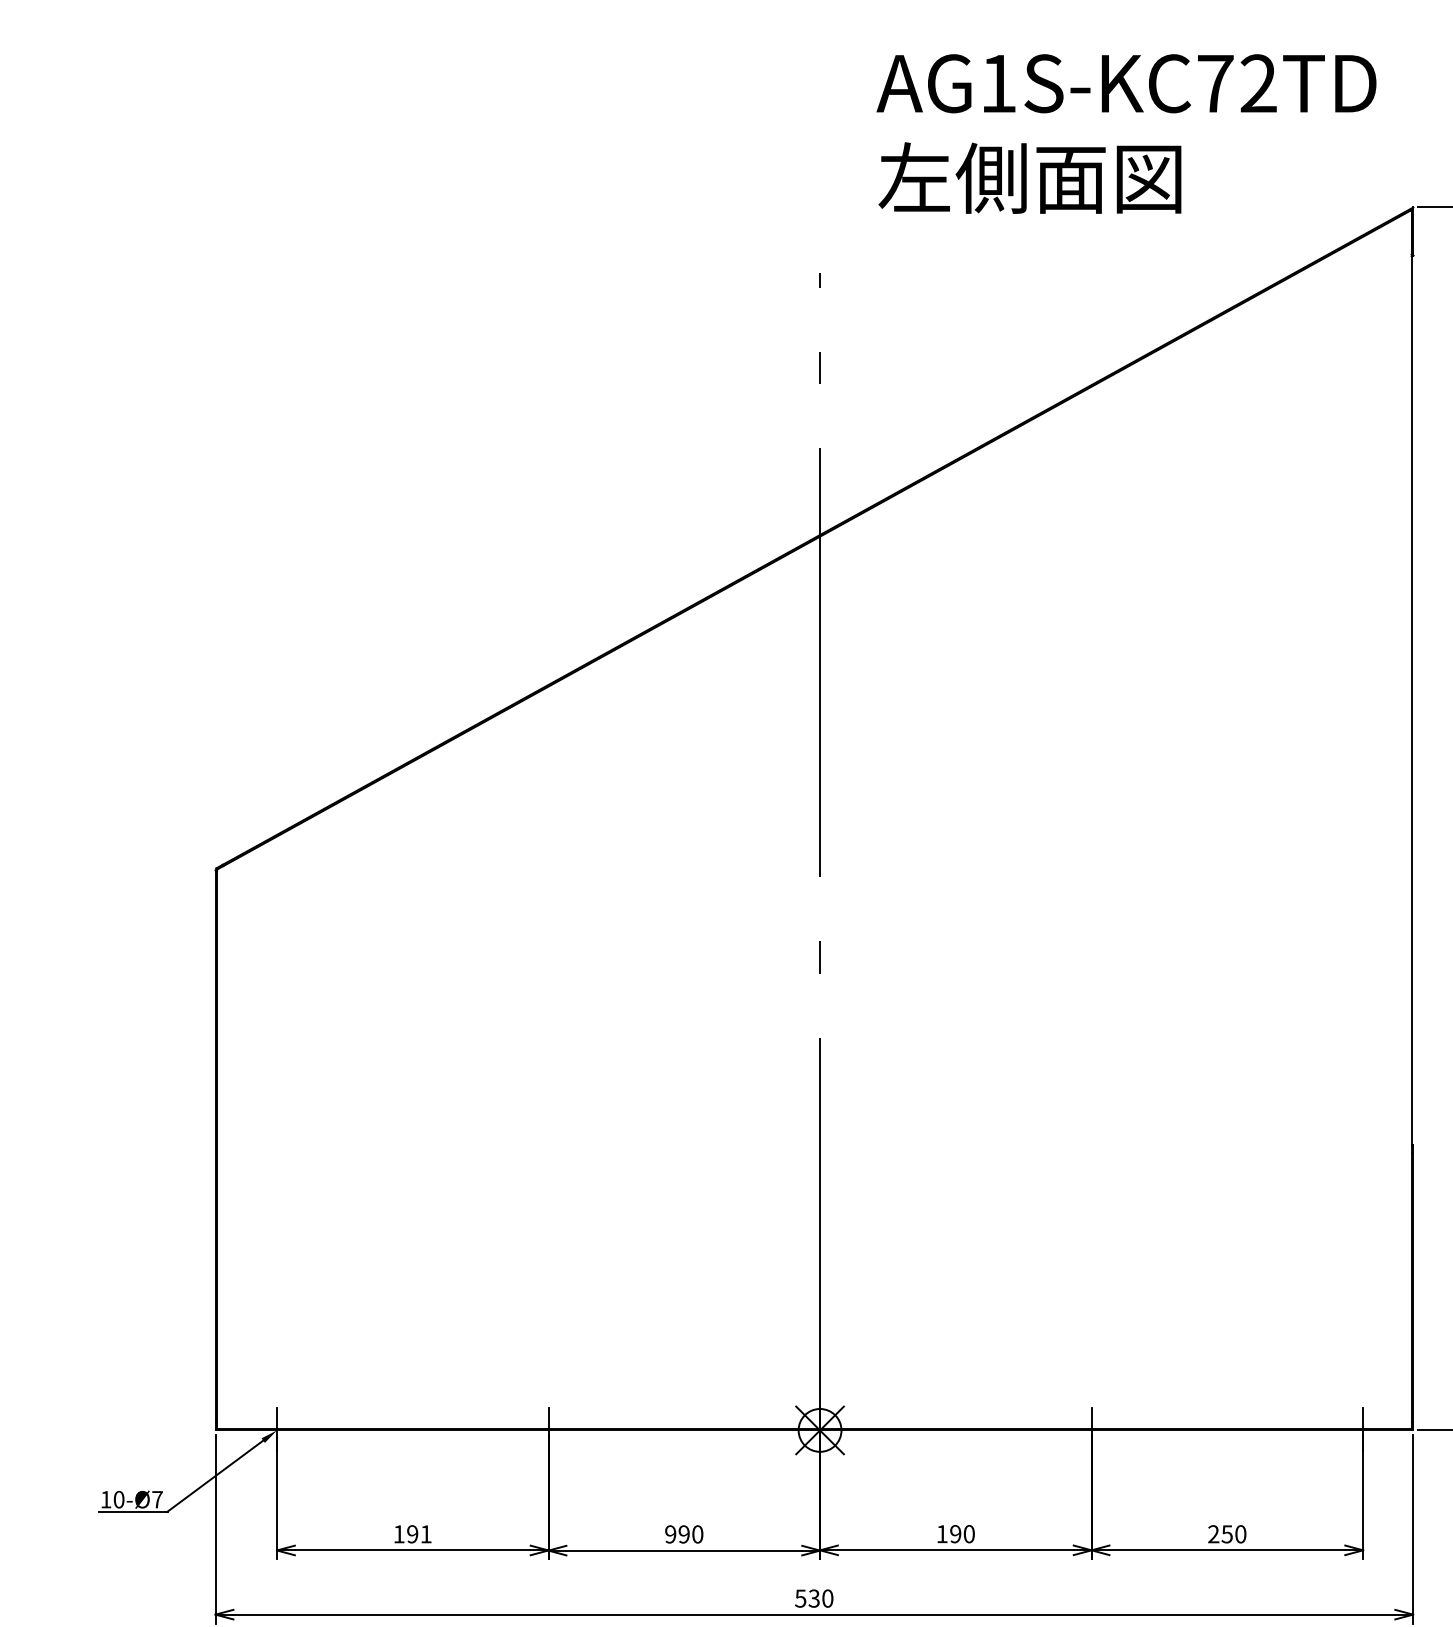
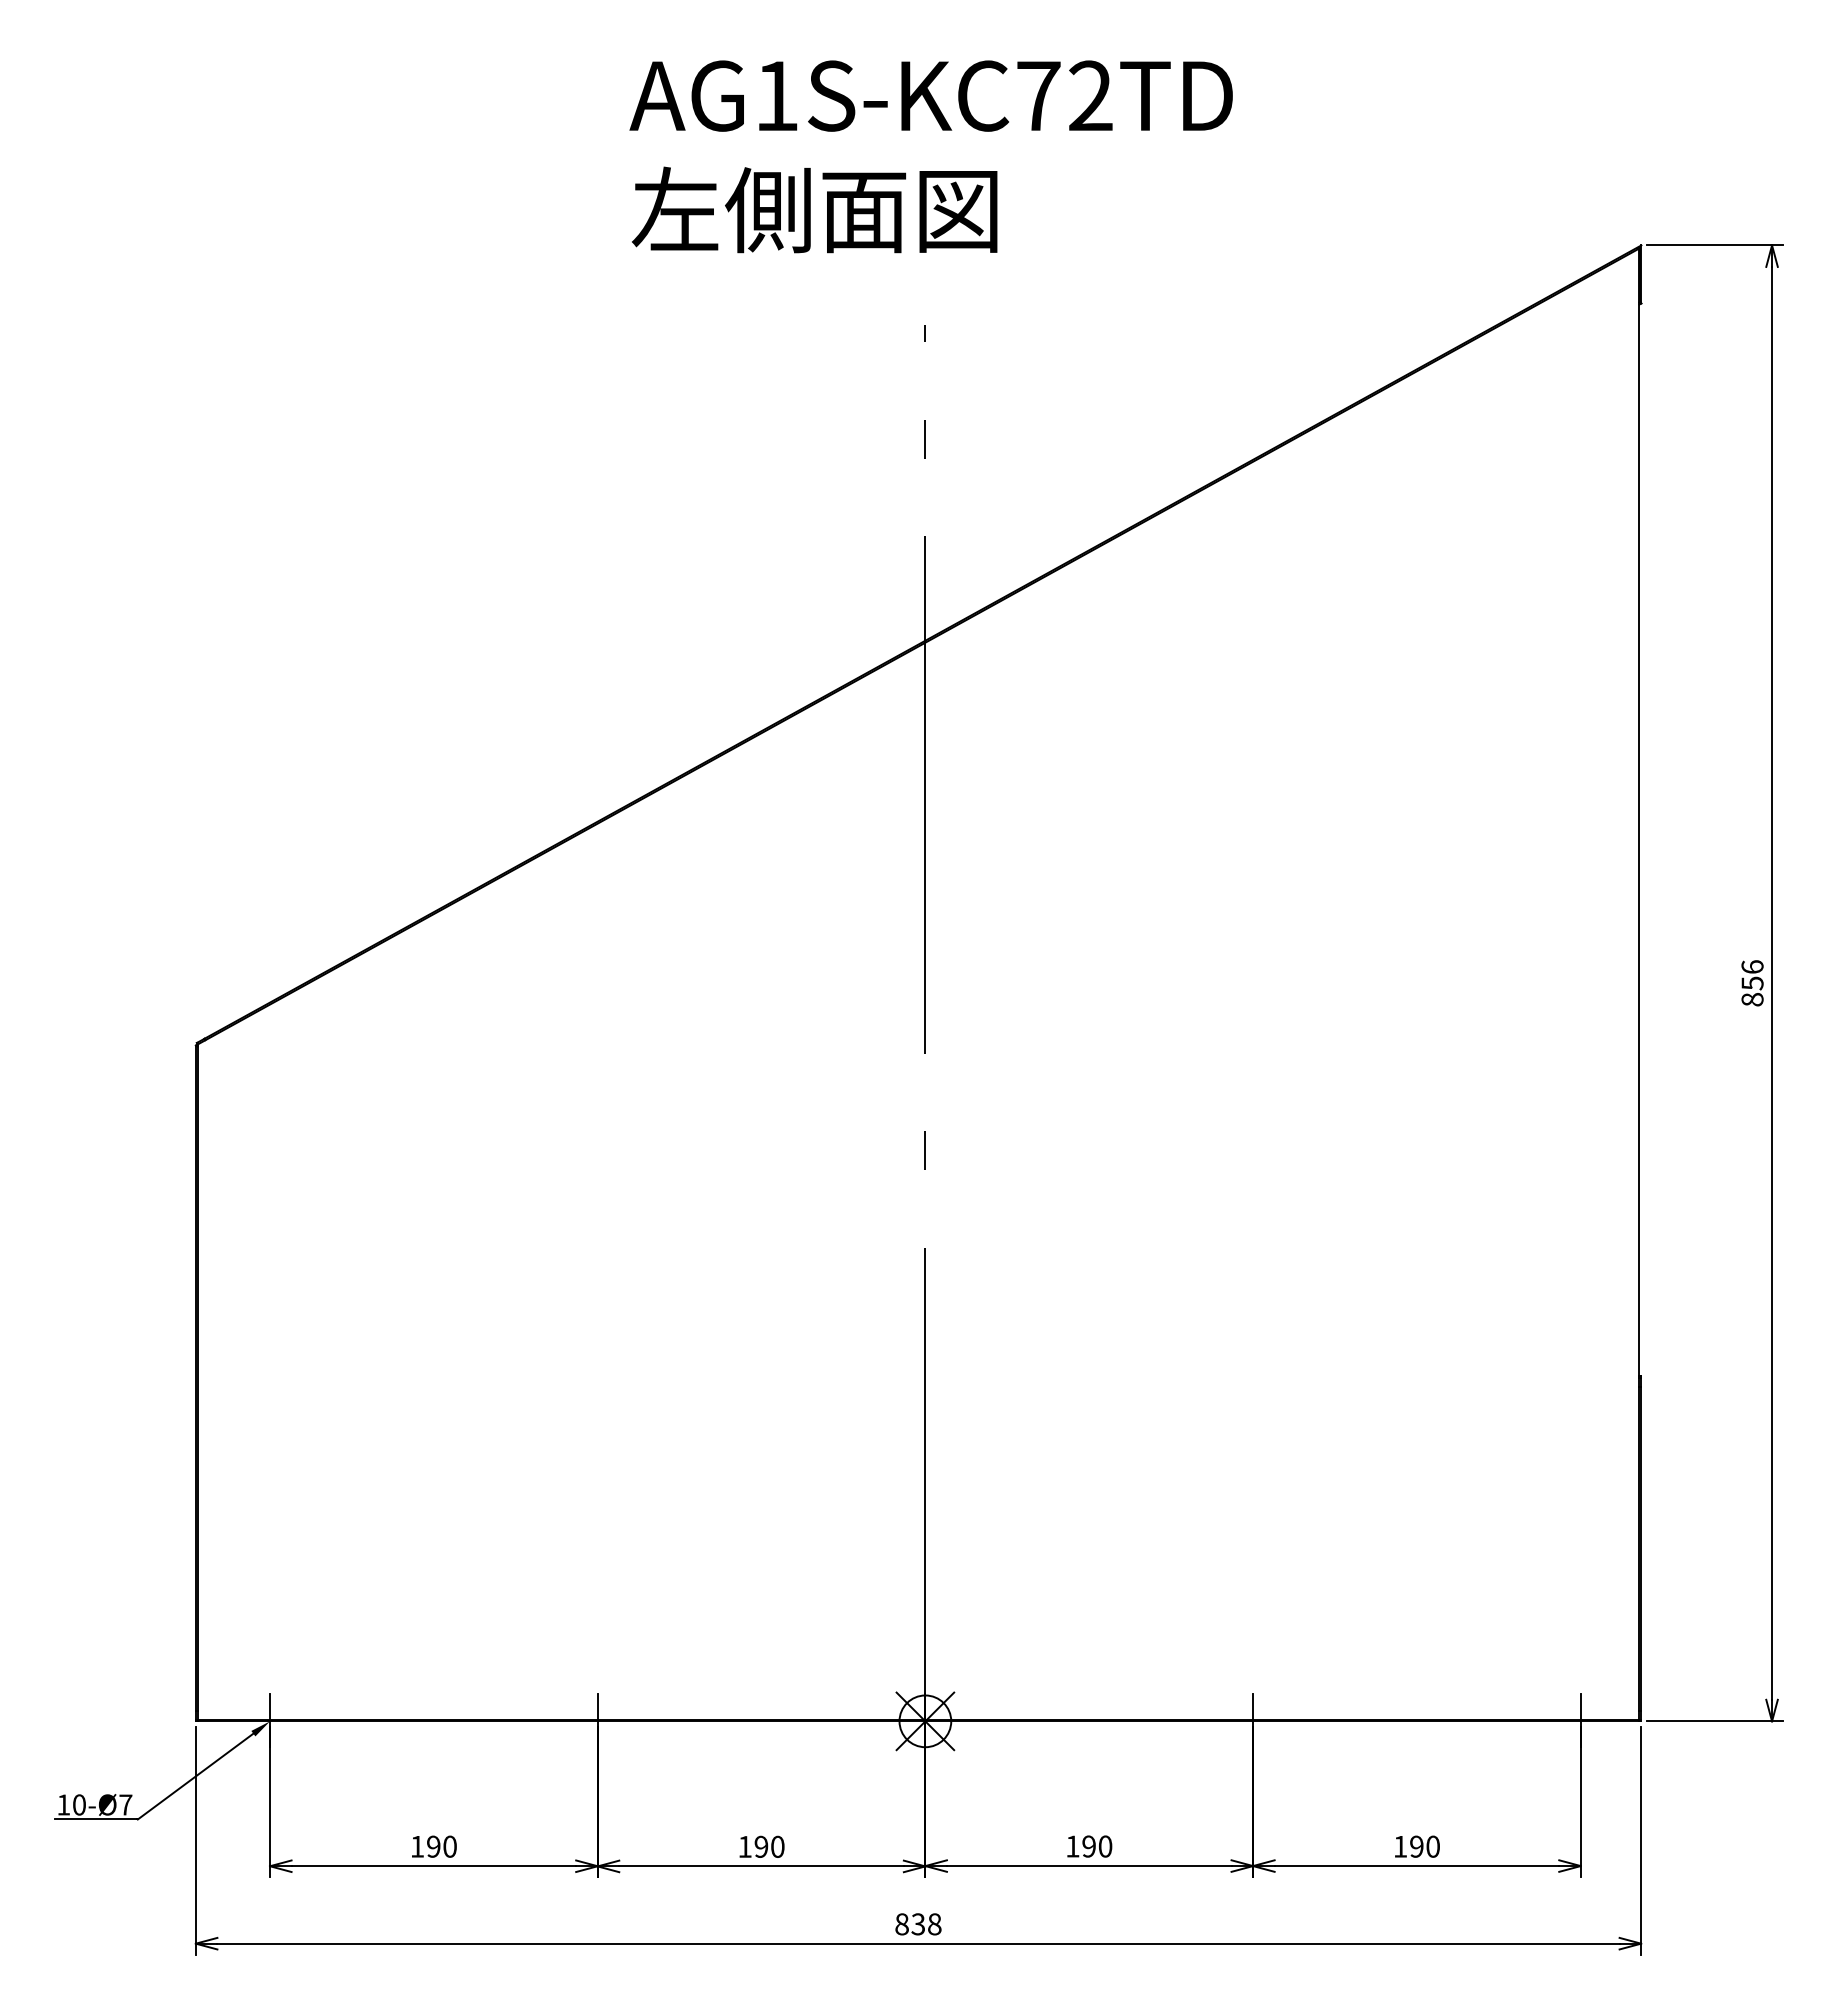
text: (1125, 133) -> (930, 156), moved
text: (425, 1534) -> (449, 1846), 191 -> 190
text: (670, 1534) -> (744, 1846), 990 -> 190
text: (1220, 1534) -> (1408, 1846), 250 -> 190
text: (814, 1598) -> (918, 1924), 530 -> 838

